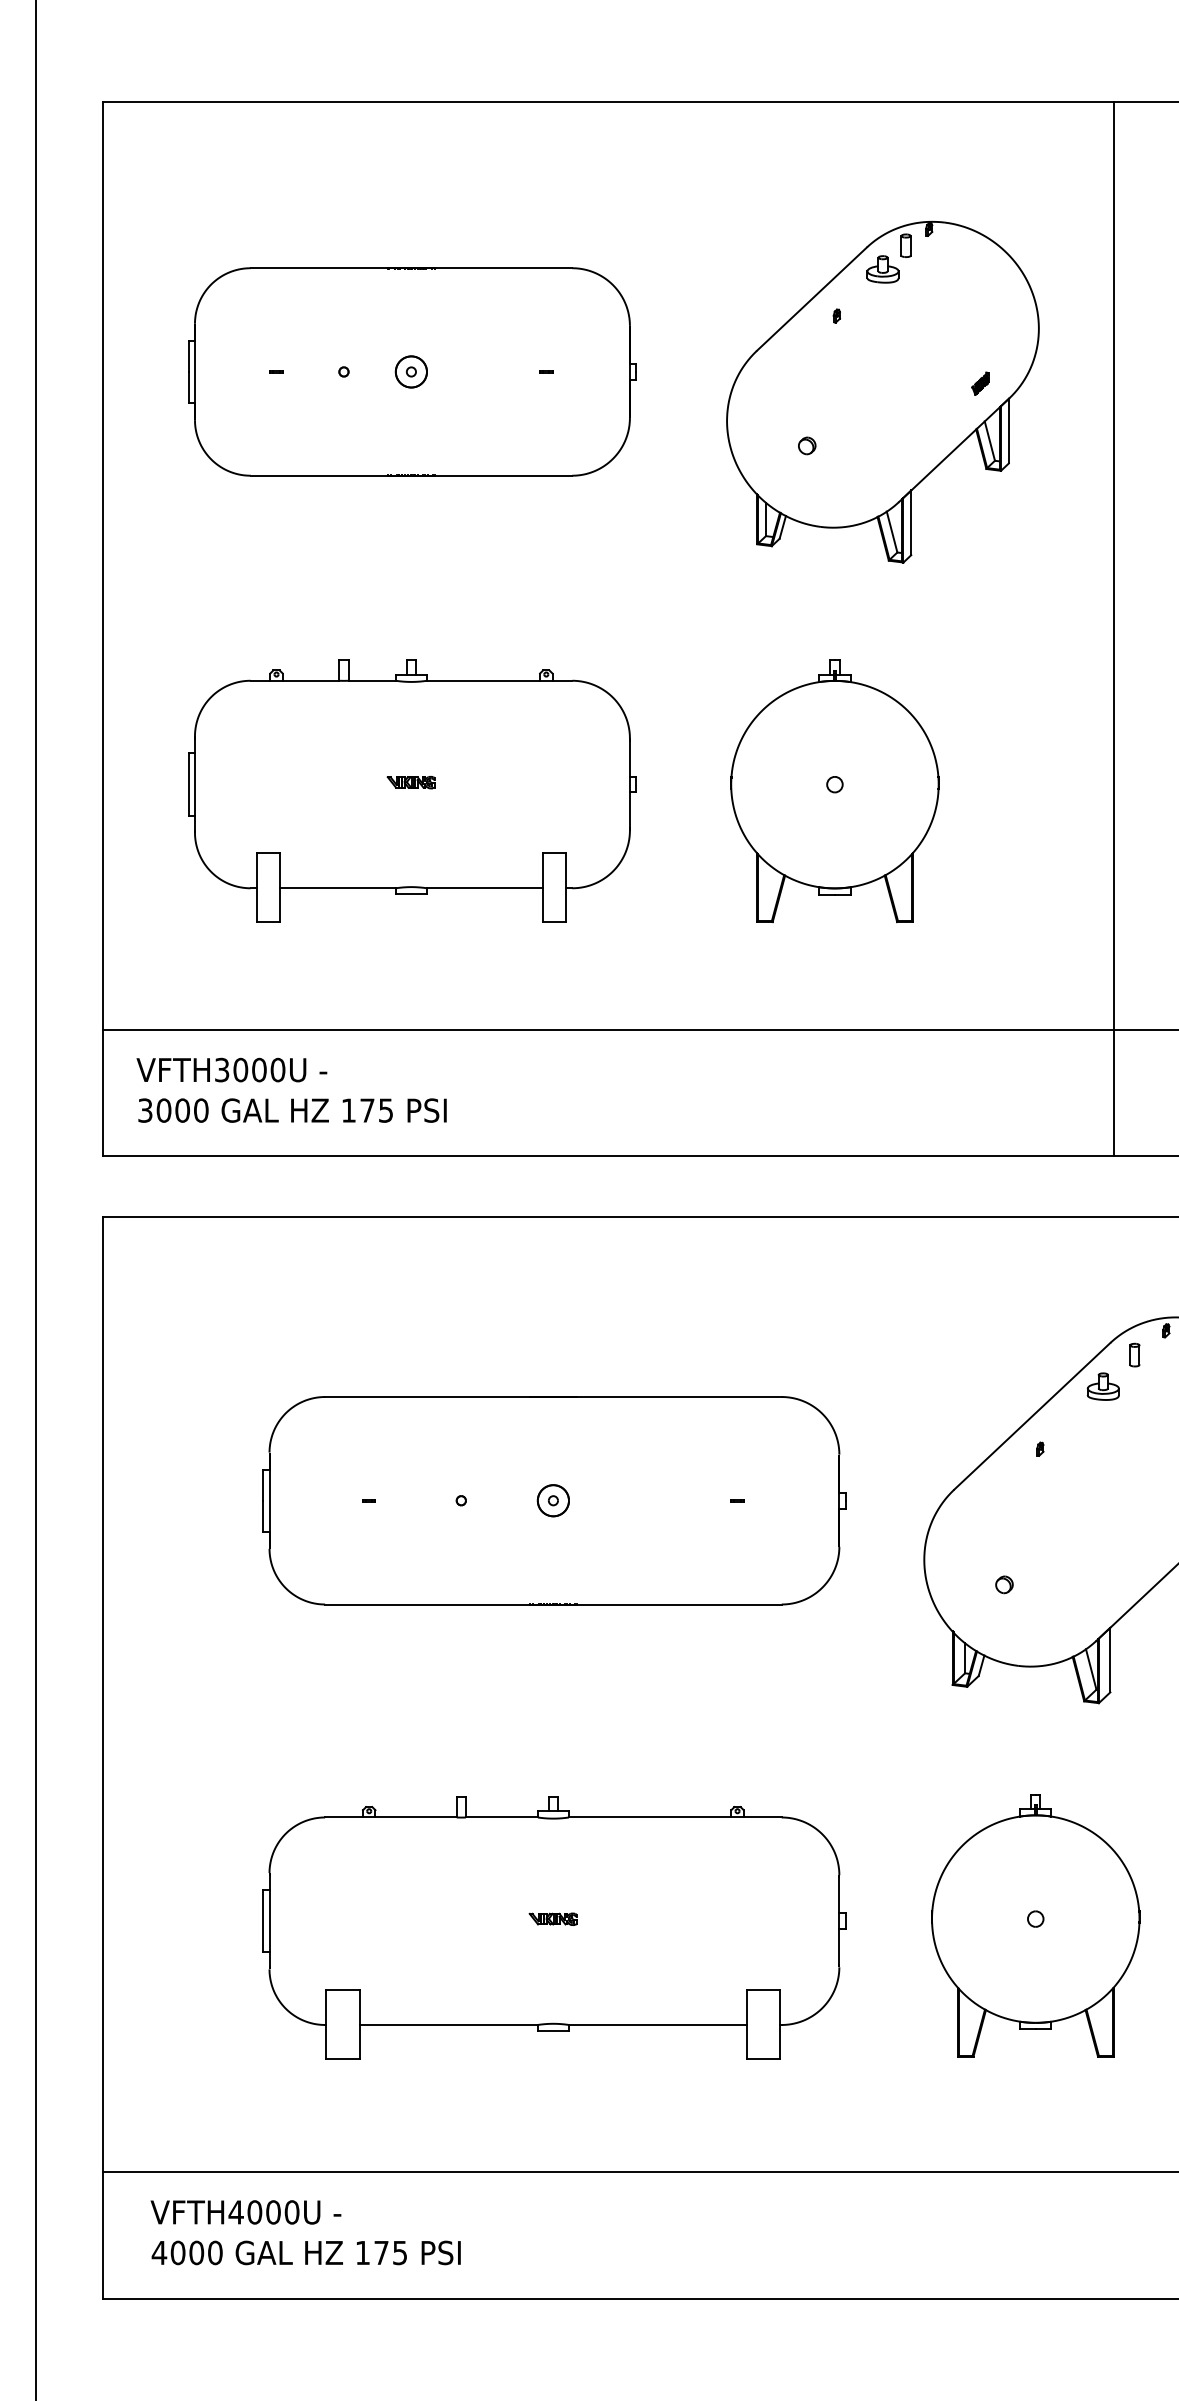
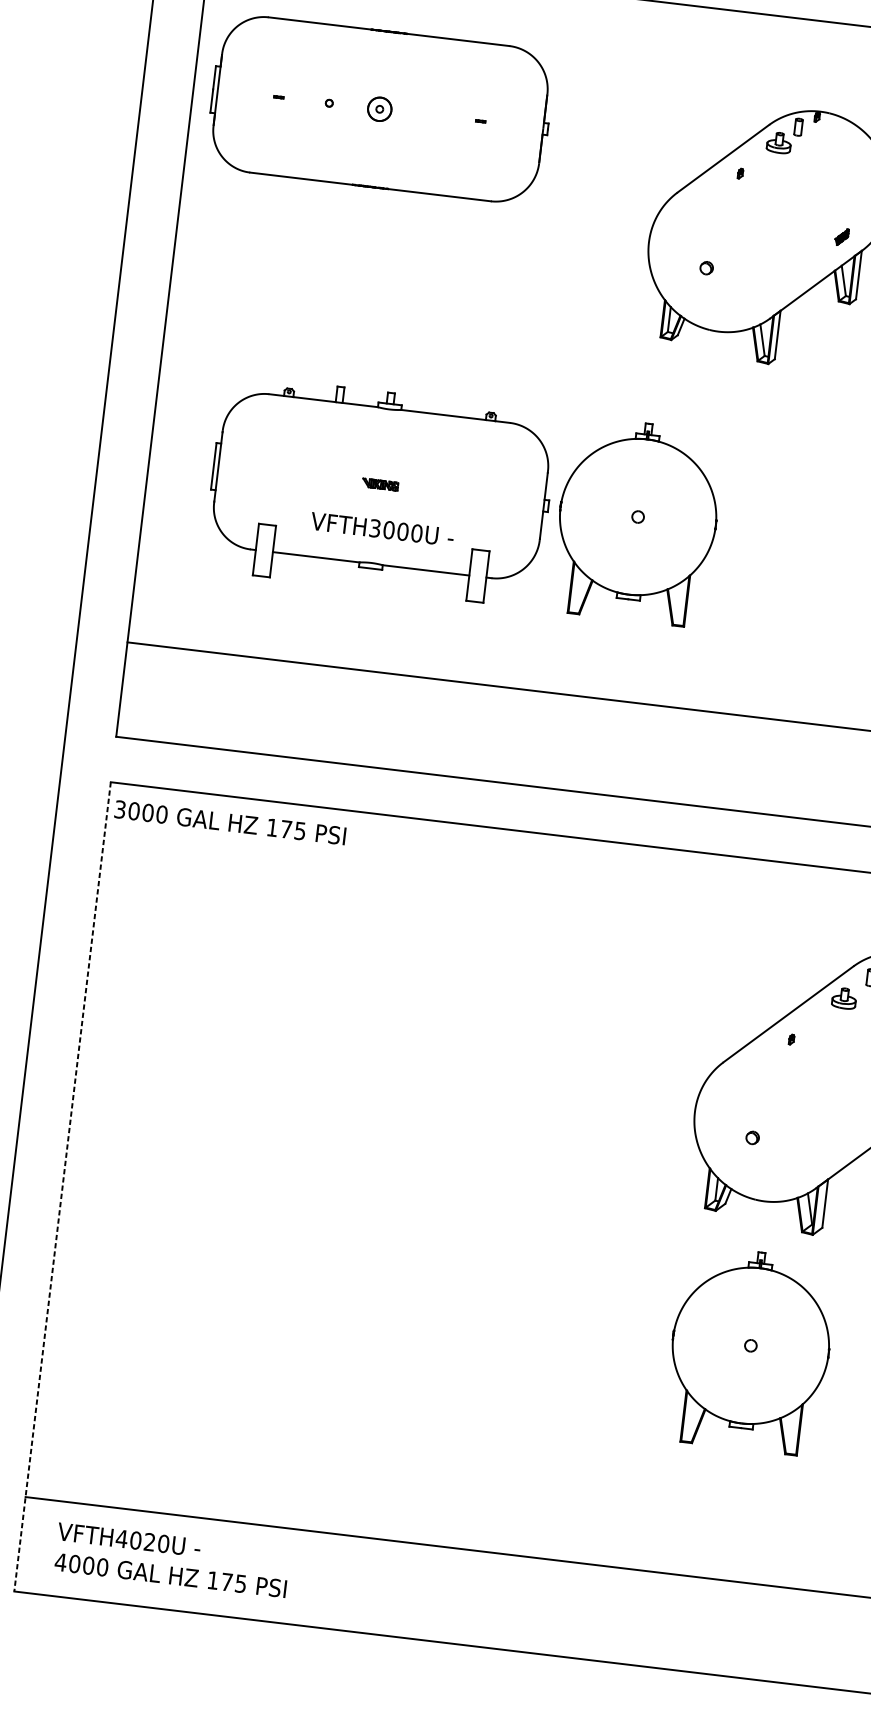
part: (412, 371) -> (380, 109), moved
part: (834, 791) -> (637, 522), moved
text: (231, 1069) -> (382, 528), moved
text: (292, 1110) -> (230, 822), moved
part: (554, 1500) -> (423, 1034), removed
line: (102, 1757) -> (62, 1186), solid -> dashed
part: (1035, 1925) -> (750, 1350), moved
part: (554, 1927) -> (385, 1354), removed
text: (273, 2212) -> (149, 1542), VFTH4000U -> VFTH4020U

